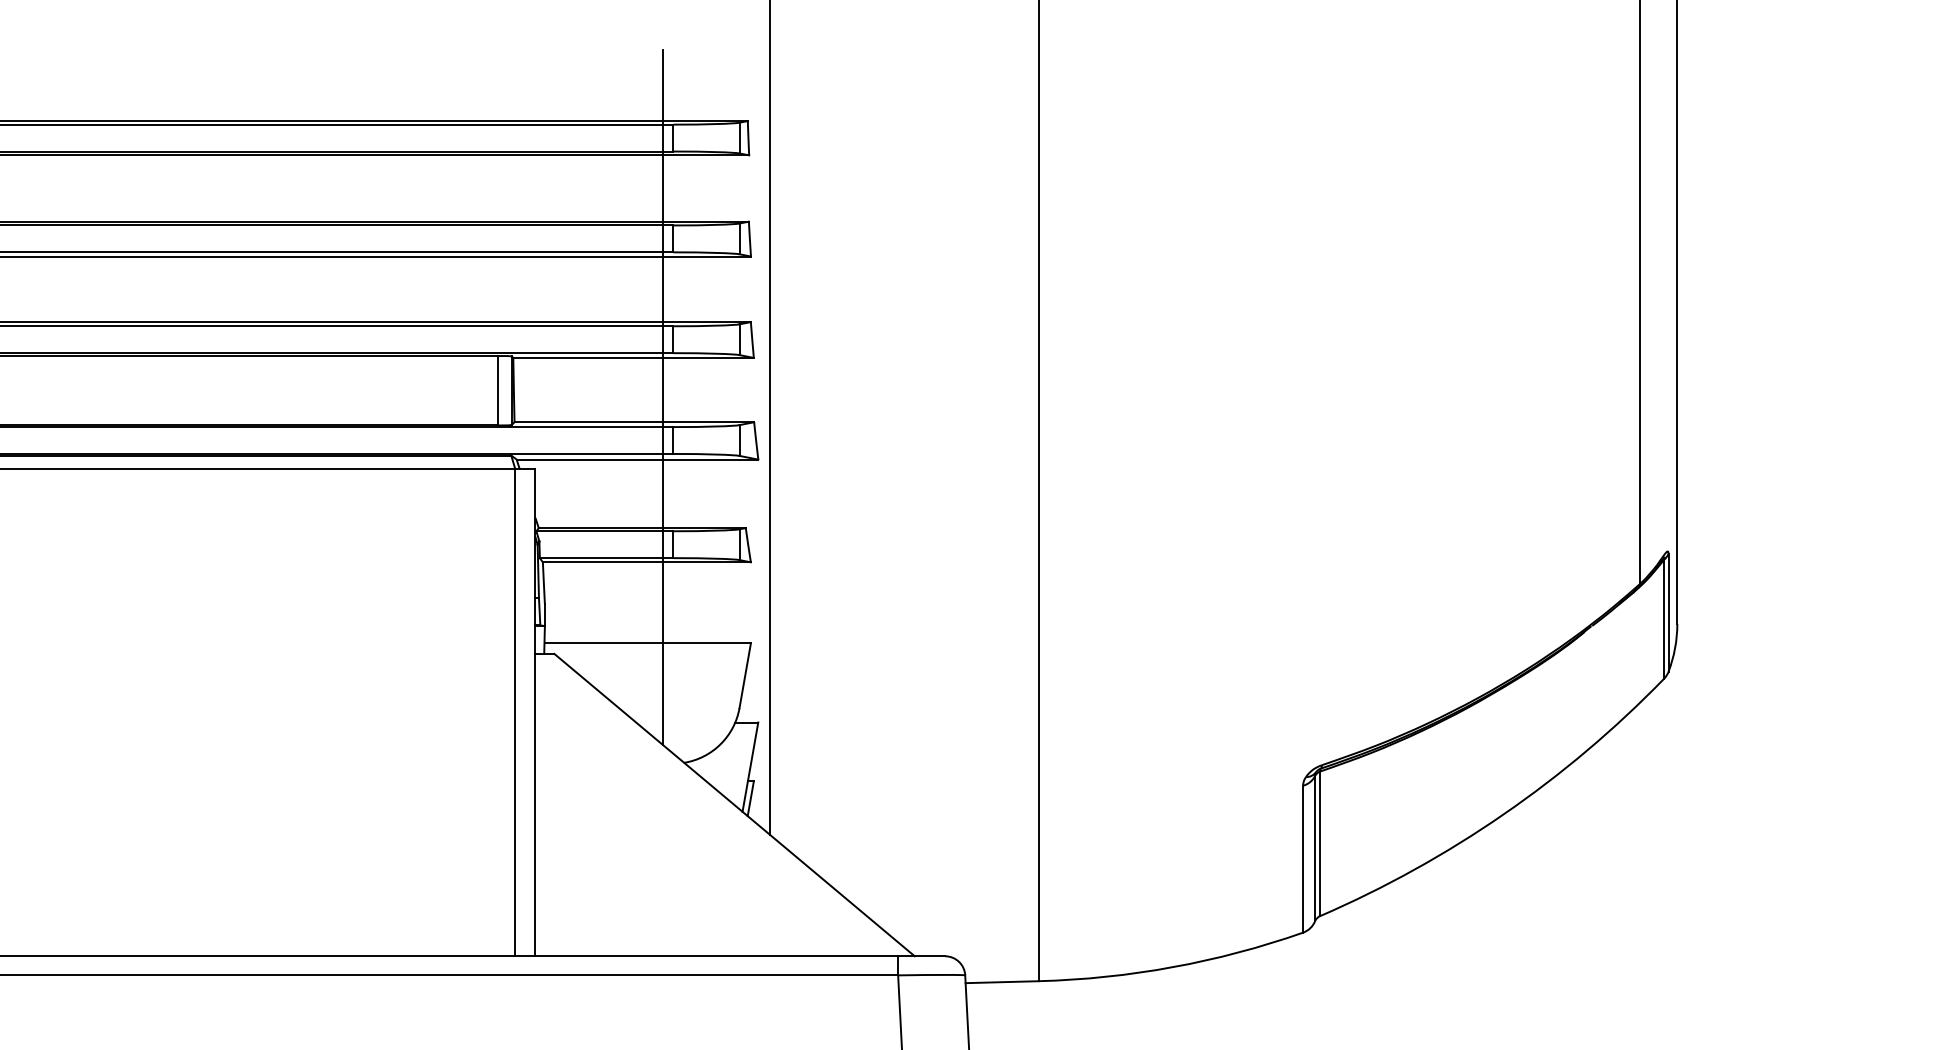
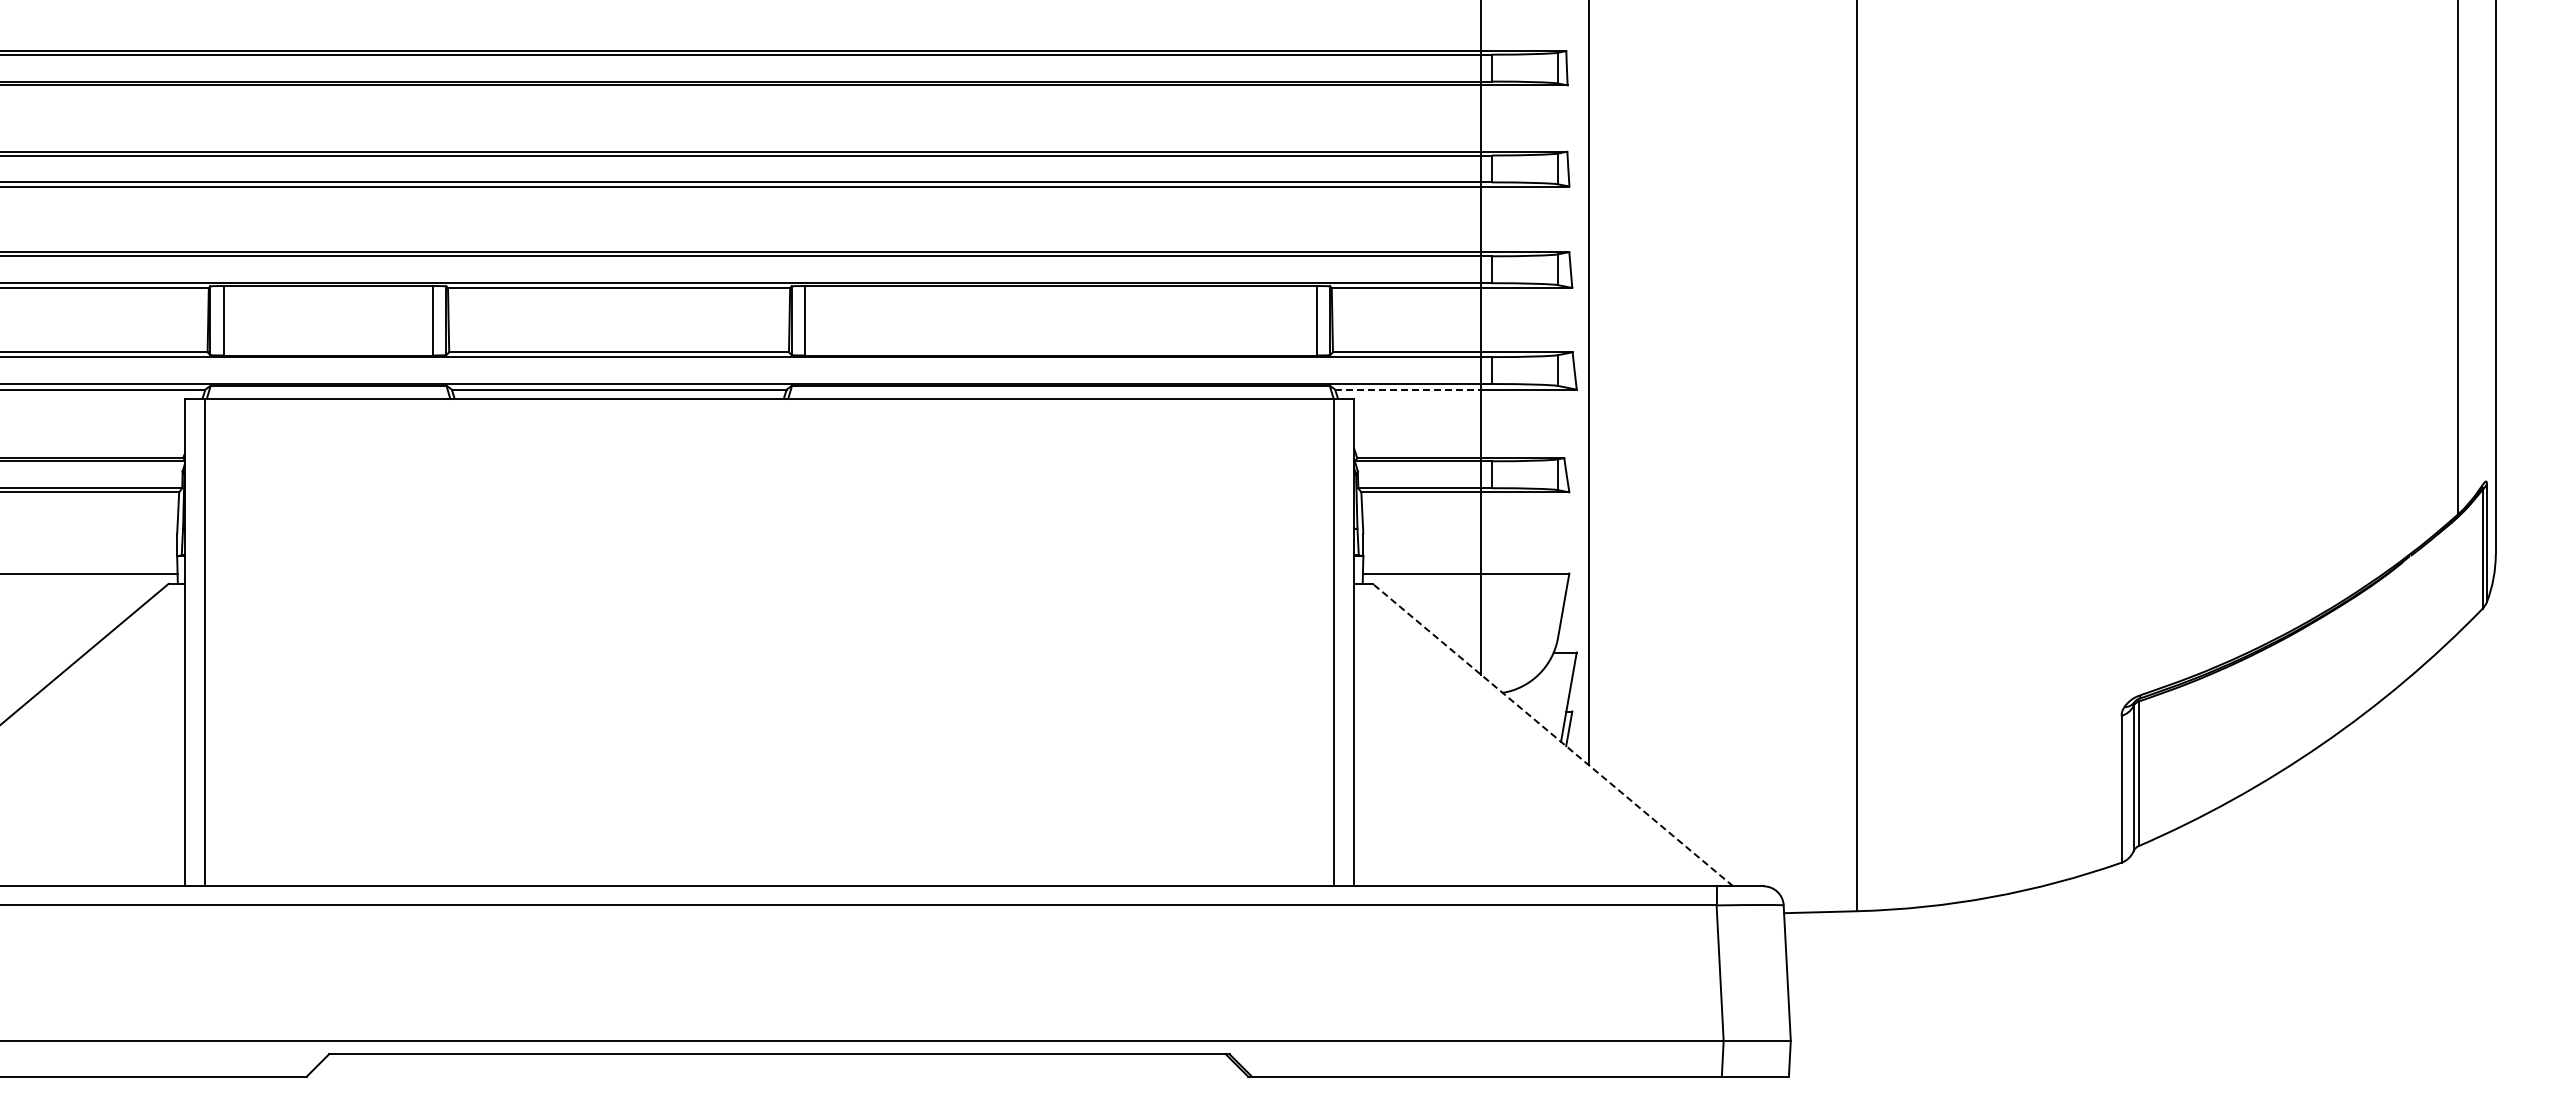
line: (590, 459) -> (1408, 389), solid -> dashed
line: (734, 804) -> (1552, 734), solid -> dashed

